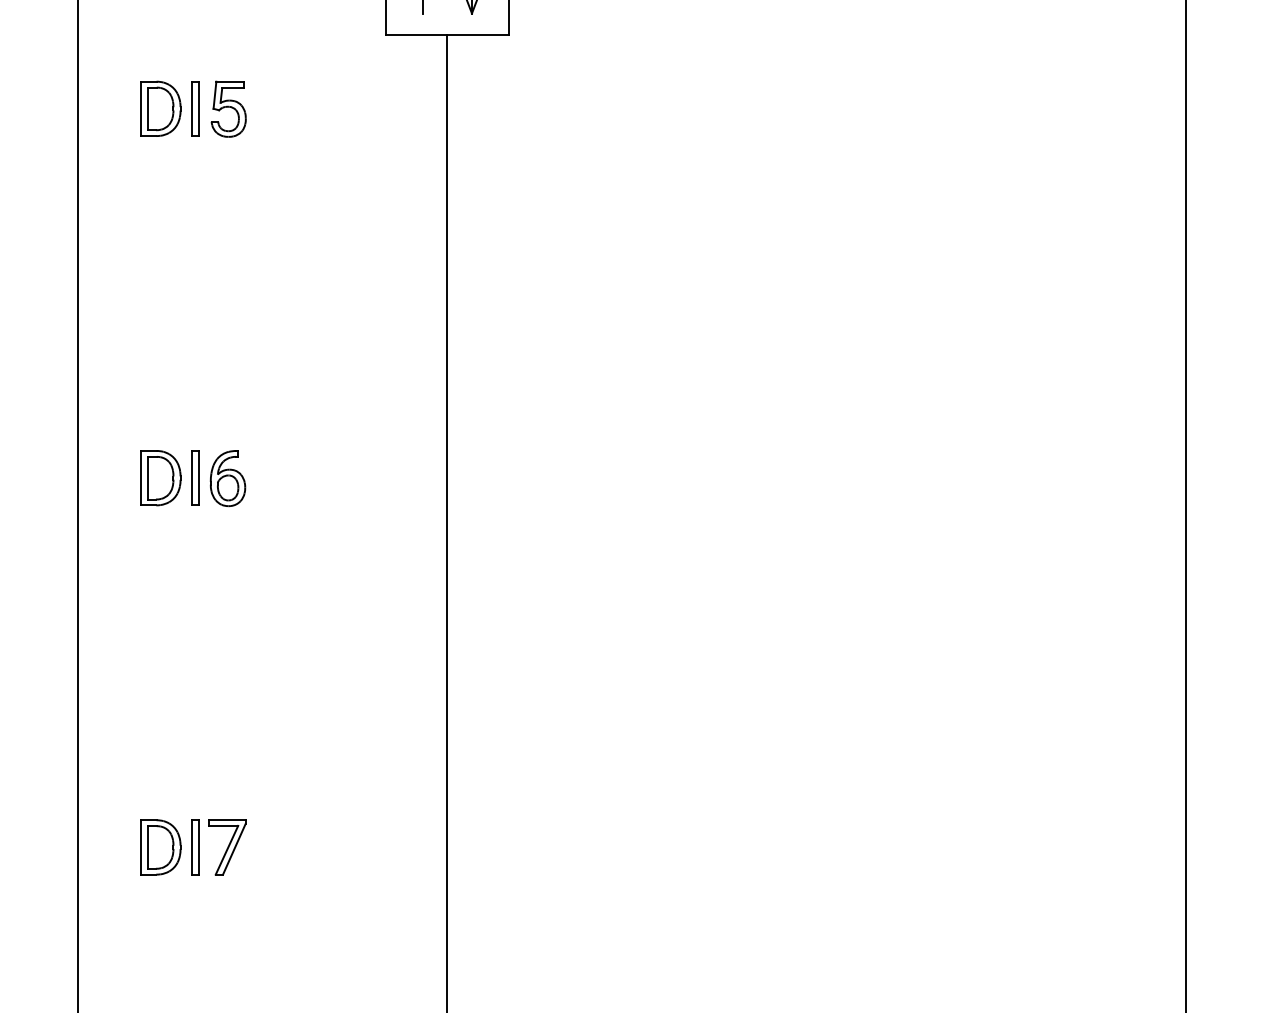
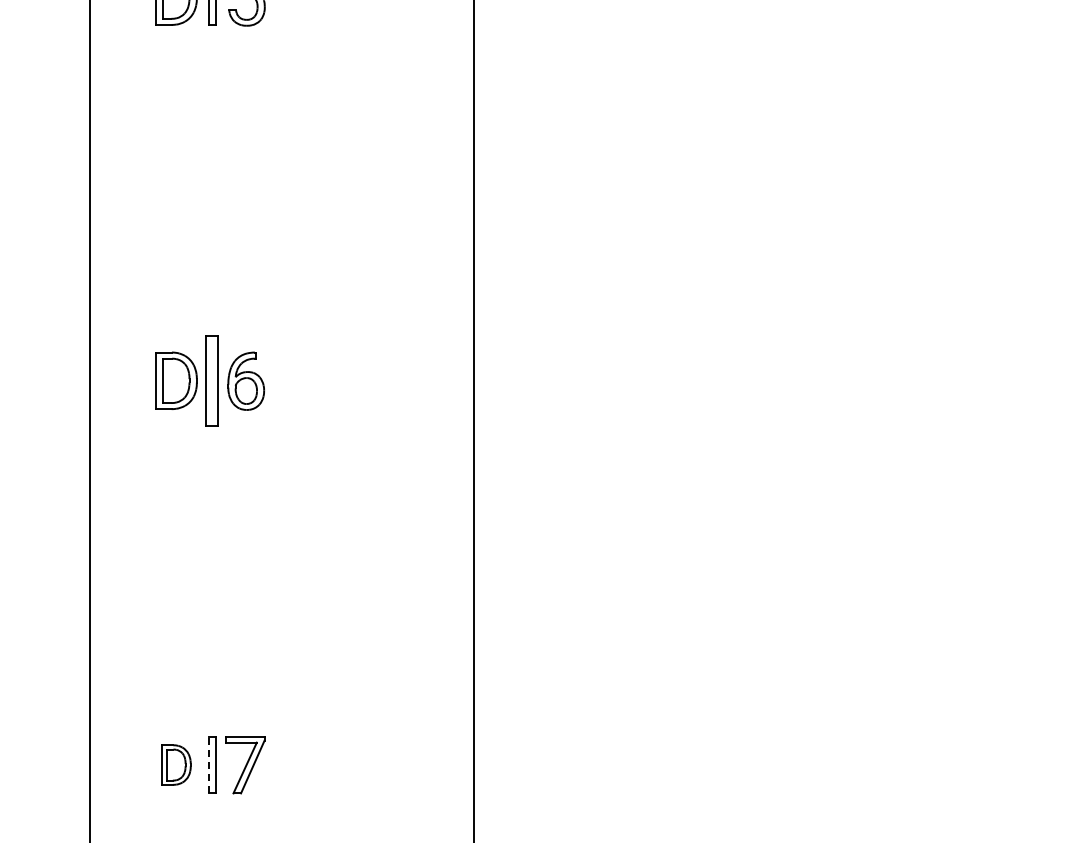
part: (195, 477) -> (212, 380), size x1.6
line: (191, 846) -> (208, 764), solid -> dashed
part: (160, 847) -> (176, 765), size x0.7

